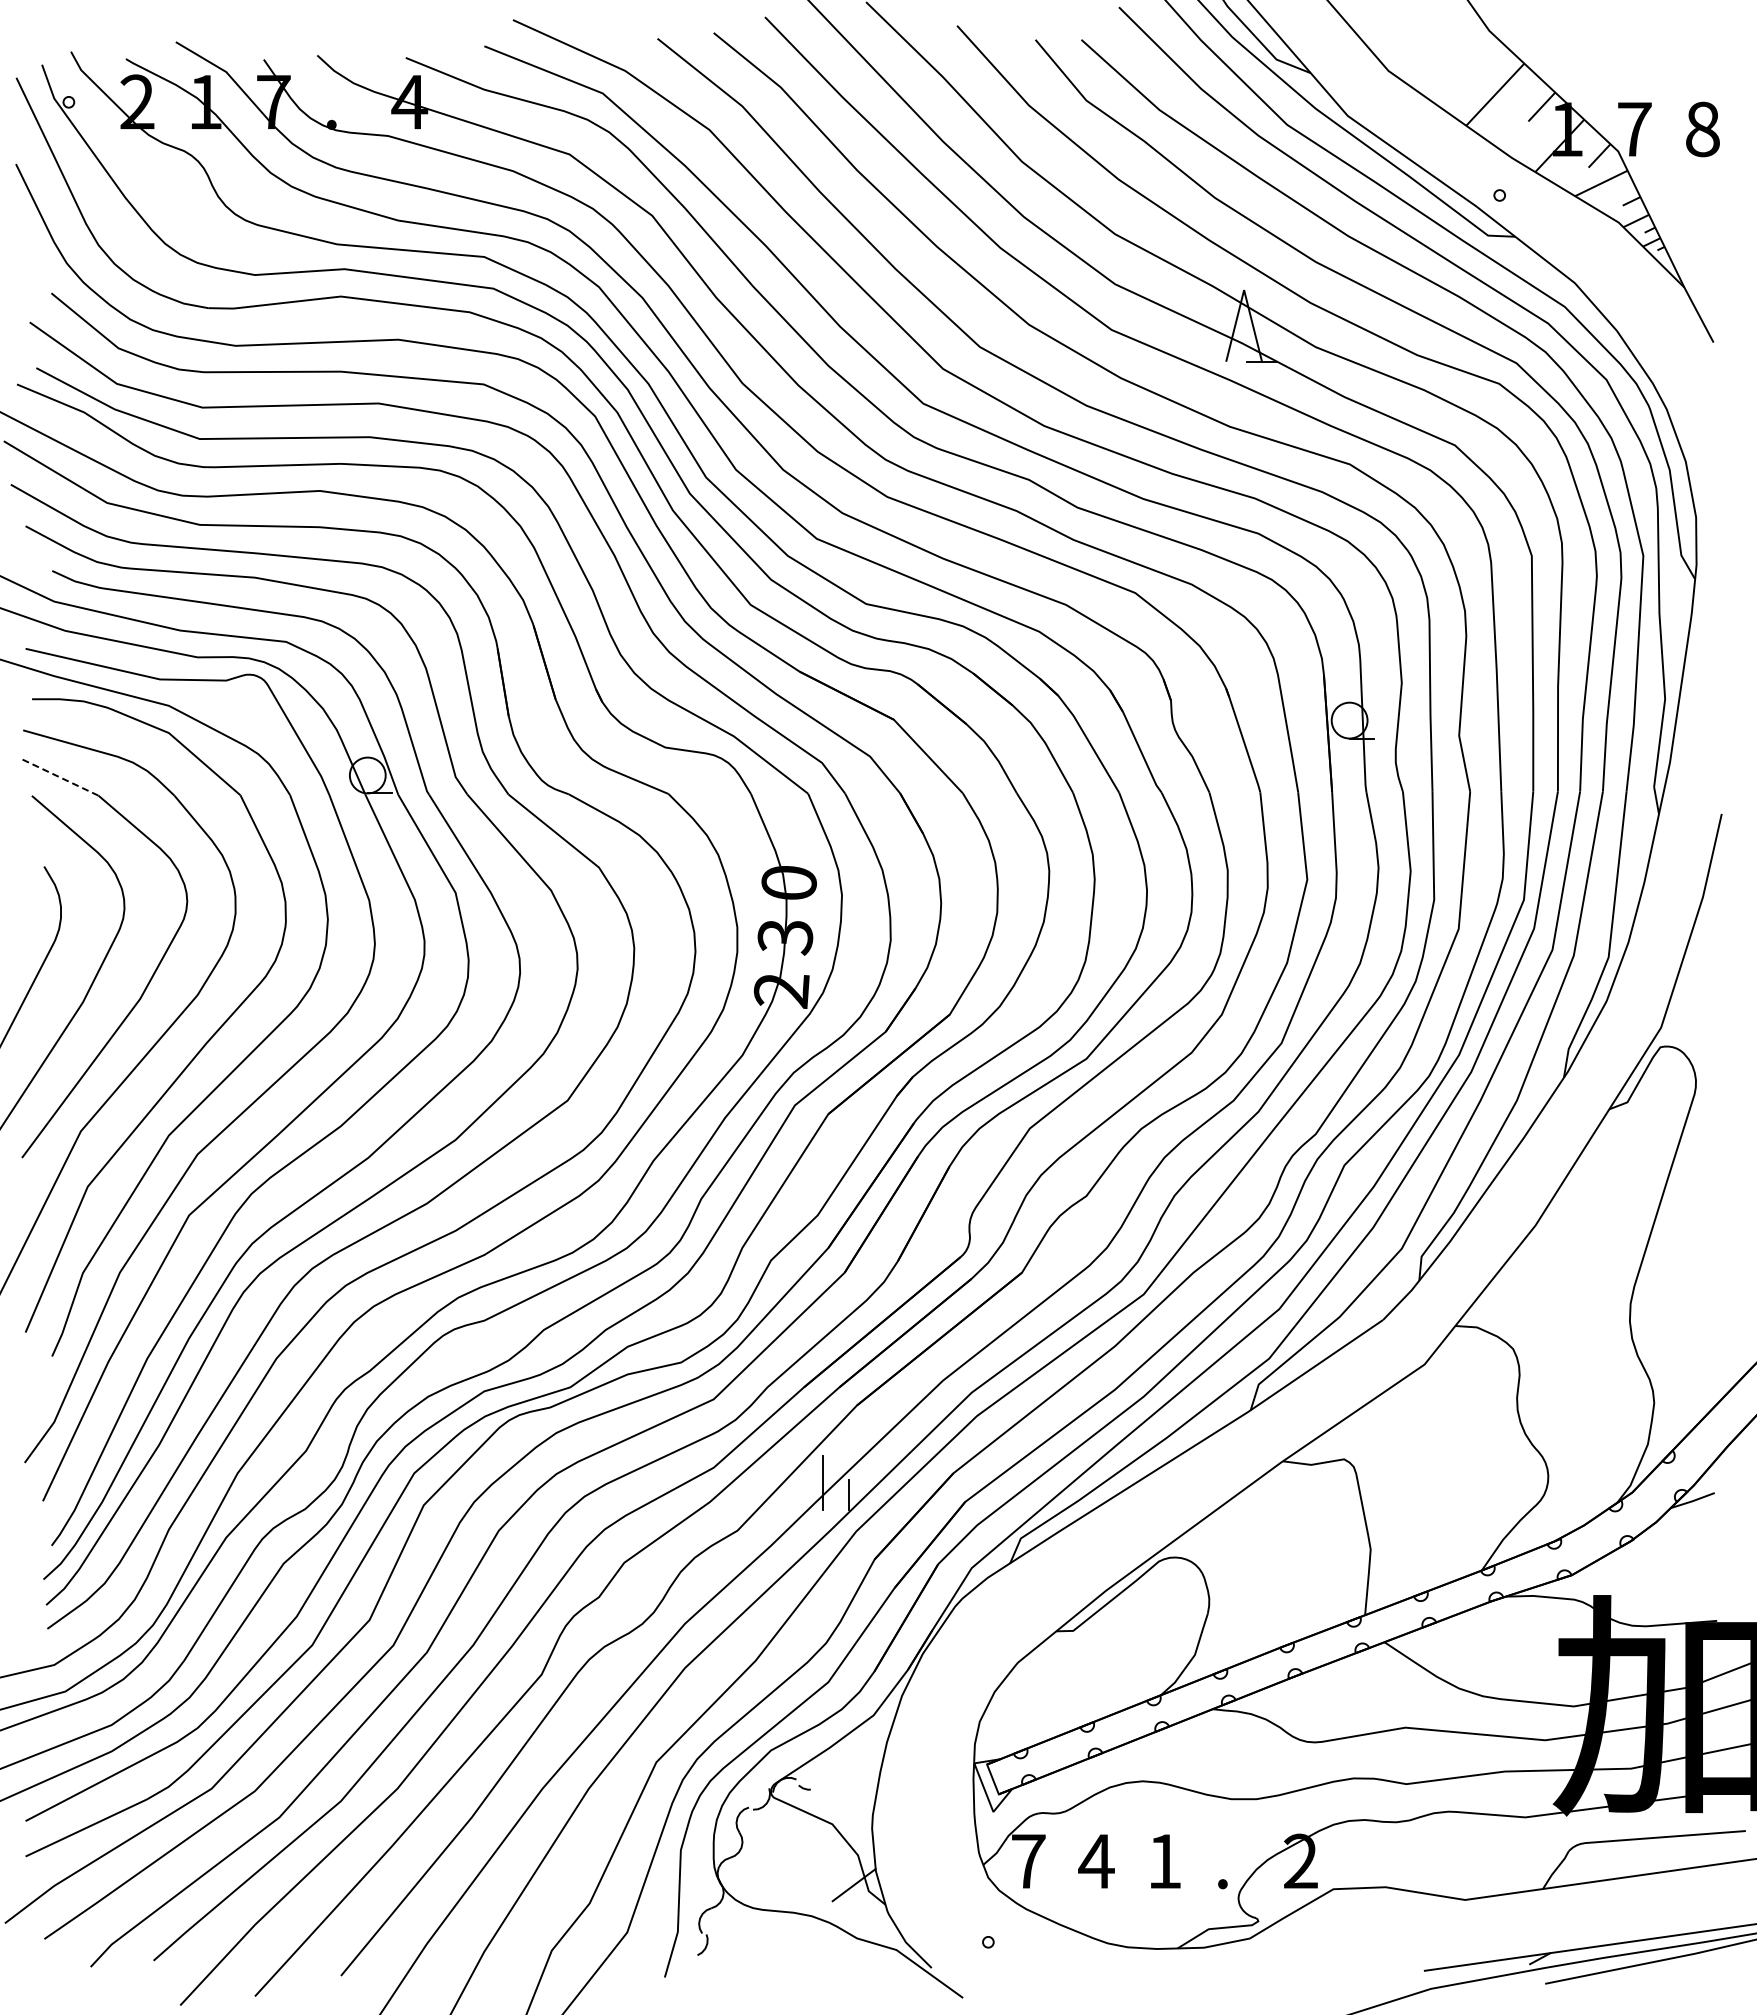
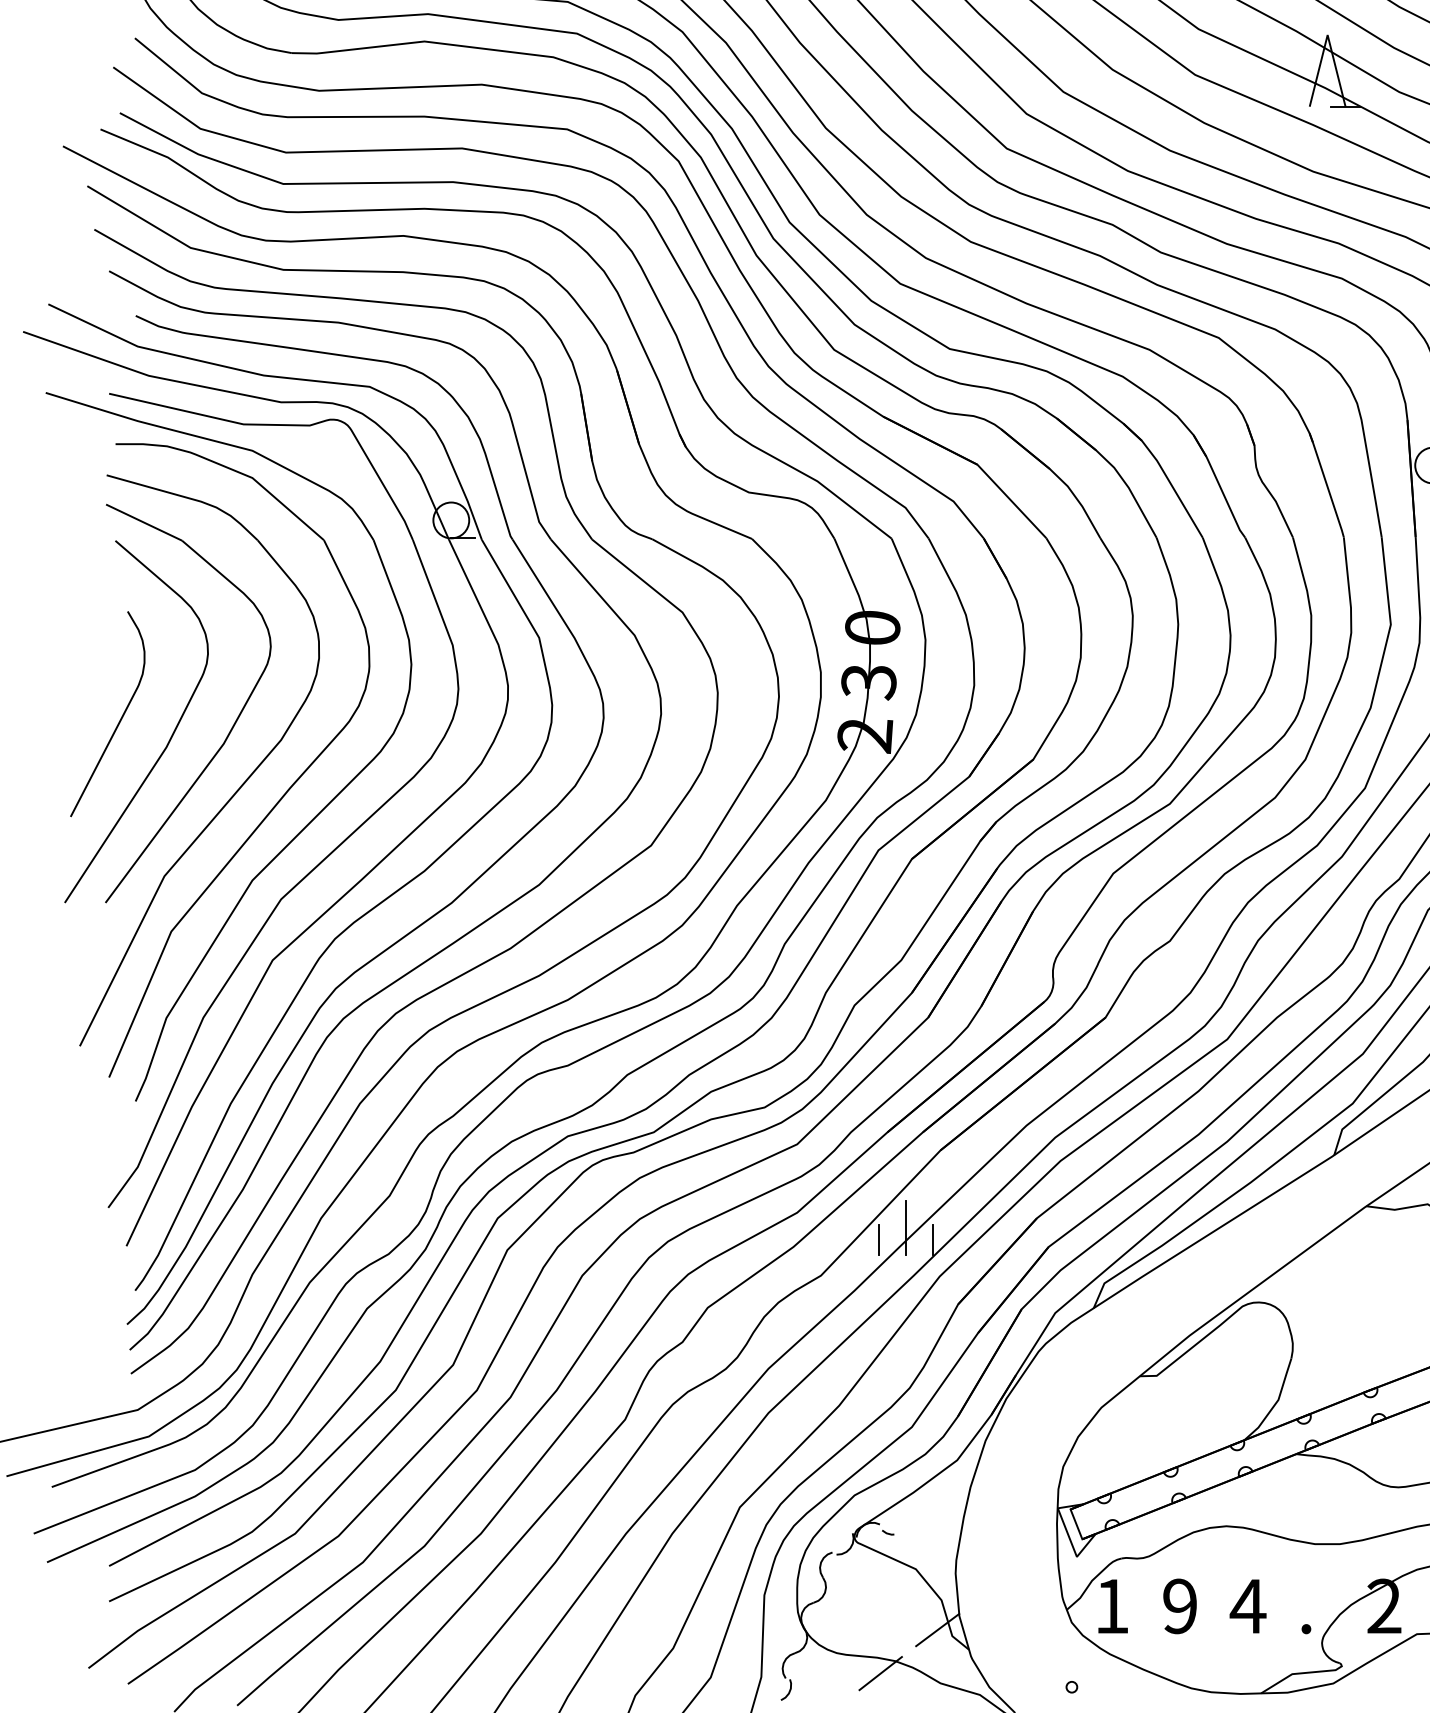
line: (61, 777) -> (145, 522), dashed -> solid
line: (795, 1494) -> (879, 1239), added
text: (1028, 1861) -> (1112, 1606), 7 -> 1
text: (1096, 1861) -> (1180, 1606), 4 -> 9
text: (1164, 1861) -> (1248, 1606), 1 -> 4
line: (797, 1928) -> (881, 1673), added

